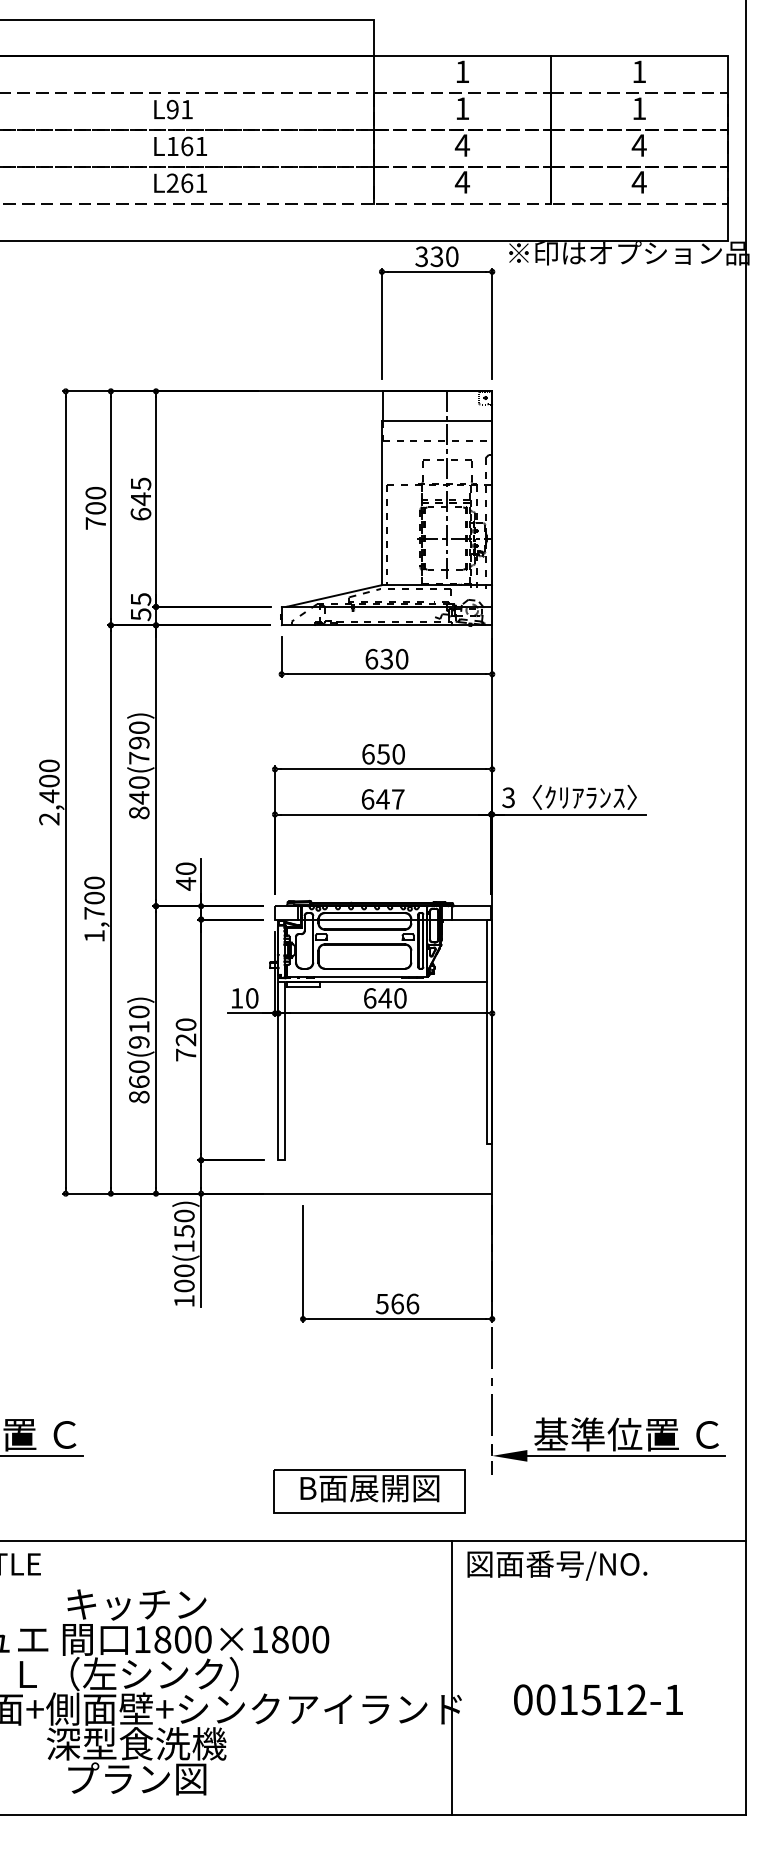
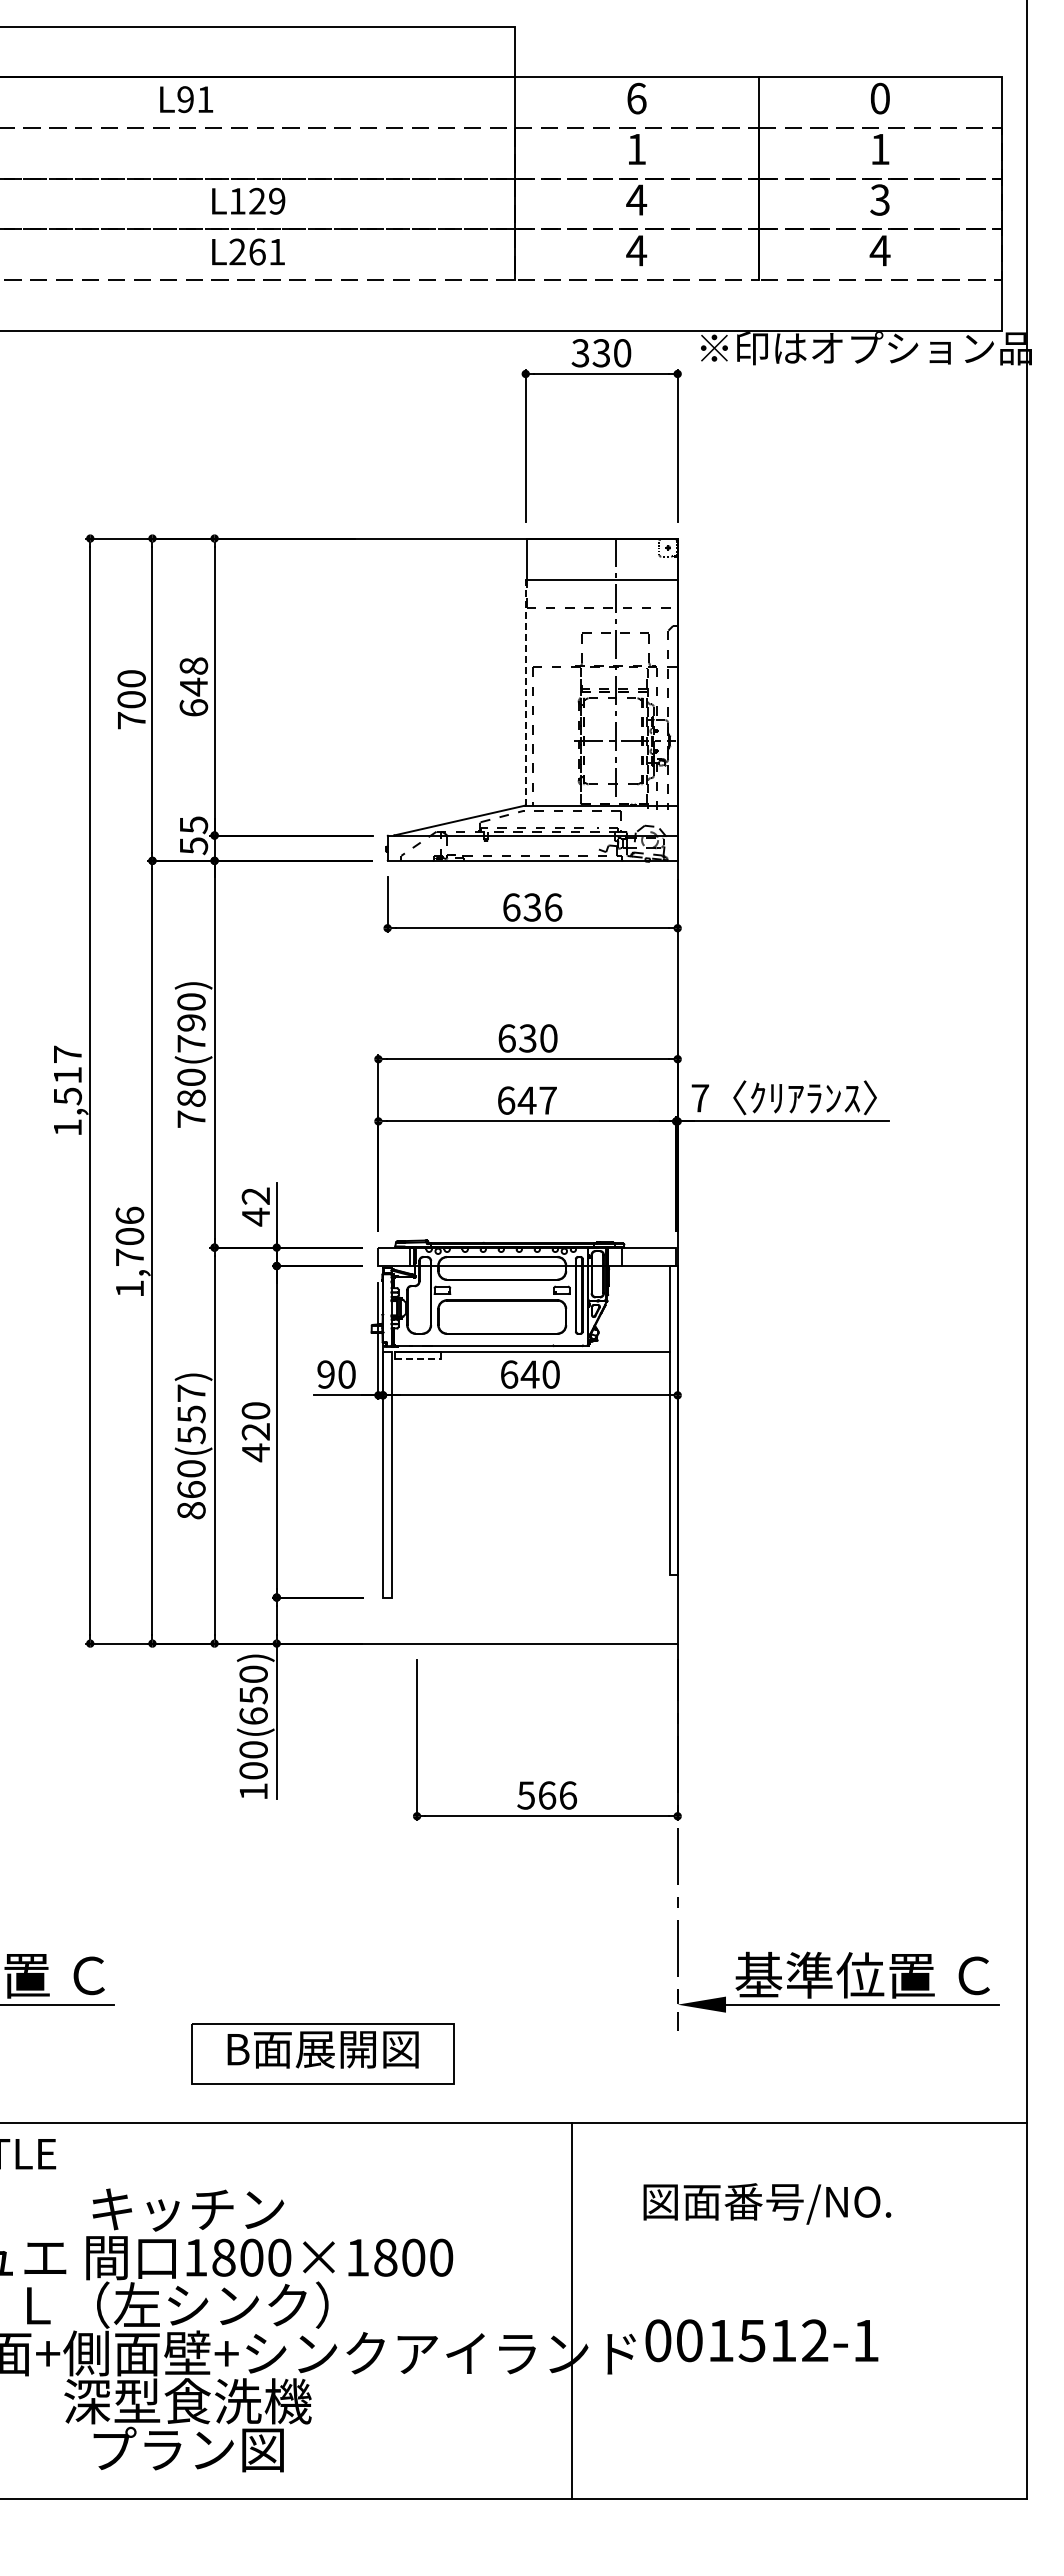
text: (462, 71) -> (636, 98), 1 -> 6
text: (638, 71) -> (879, 98), 1 -> 0
text: (173, 109) -> (186, 99), moved
text: (194, 145) -> (267, 200), L161 -> L129
text: (638, 145) -> (879, 199), 4 -> 3
text: (140, 484) -> (193, 666), 645 -> 648
line: (381, 503) -> (525, 692), solid -> dashed
text: (402, 659) -> (553, 907), 630 -> 636
text: (383, 754) -> (528, 1038), 650 -> 630
text: (49, 792) -> (67, 1090), 2,400 -> 1,517
text: (508, 797) -> (700, 1098), 3 -> 7
text: (139, 805) -> (191, 1108), 840(790) -> 780(790)
text: (185, 868) -> (255, 1195), 40 -> 42
text: (94, 882) -> (129, 1215), 1,700 -> 1,706
line: (304, 987) -> (418, 1359), solid -> dashed
text: (236, 998) -> (325, 1374), 10 -> 90
text: (139, 1027) -> (191, 1414), 860(910) -> 860(557)
text: (185, 1054) -> (255, 1452), 720 -> 420
text: (184, 1245) -> (253, 1715), 100(150) -> 100(650)
part: (369, 1491) -> (322, 2053), moved
text: (557, 1565) -> (767, 2203), moved
line: (451, 1677) -> (571, 2310), moved
text: (598, 1699) -> (761, 2340), moved

